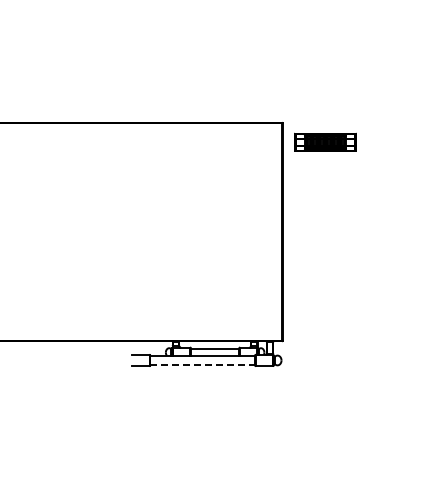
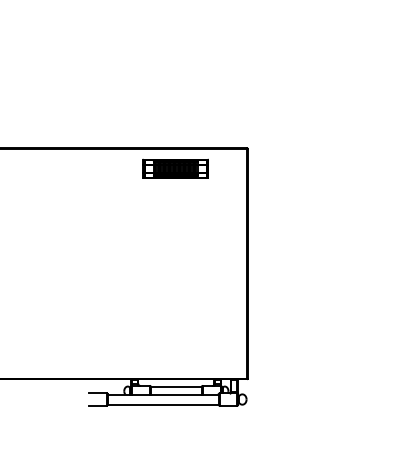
part: (325, 141) -> (175, 167), moved
line: (203, 365) -> (164, 404), dashed -> solid

